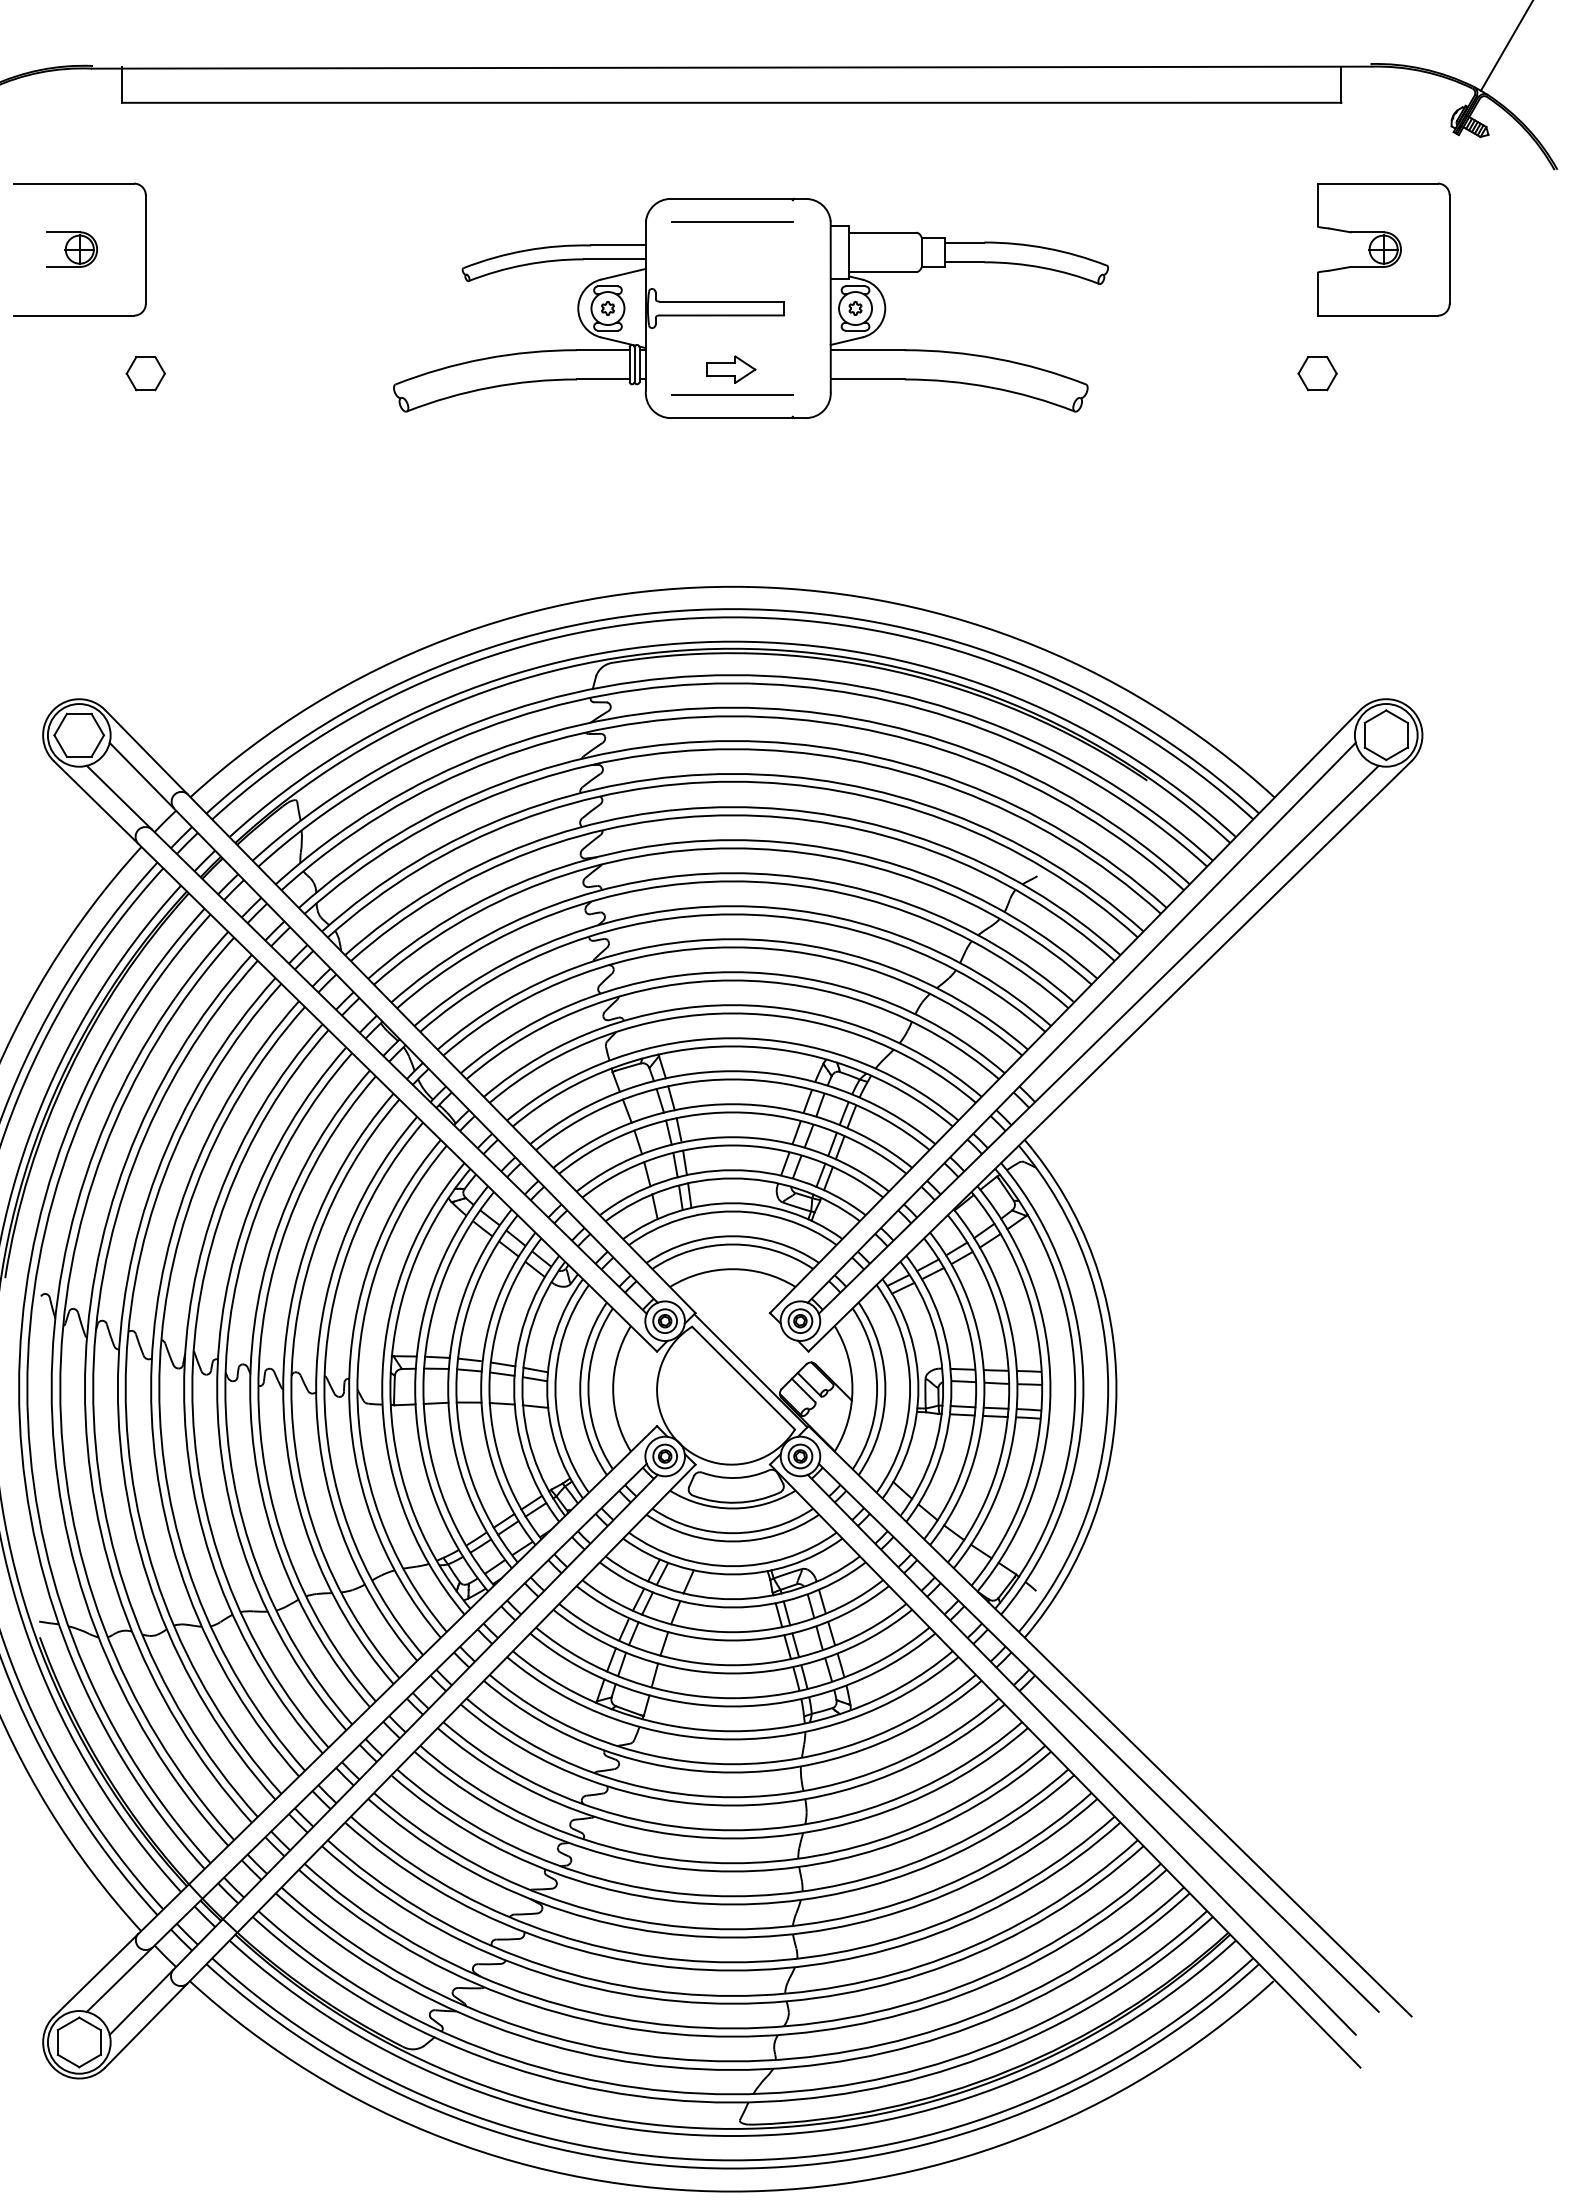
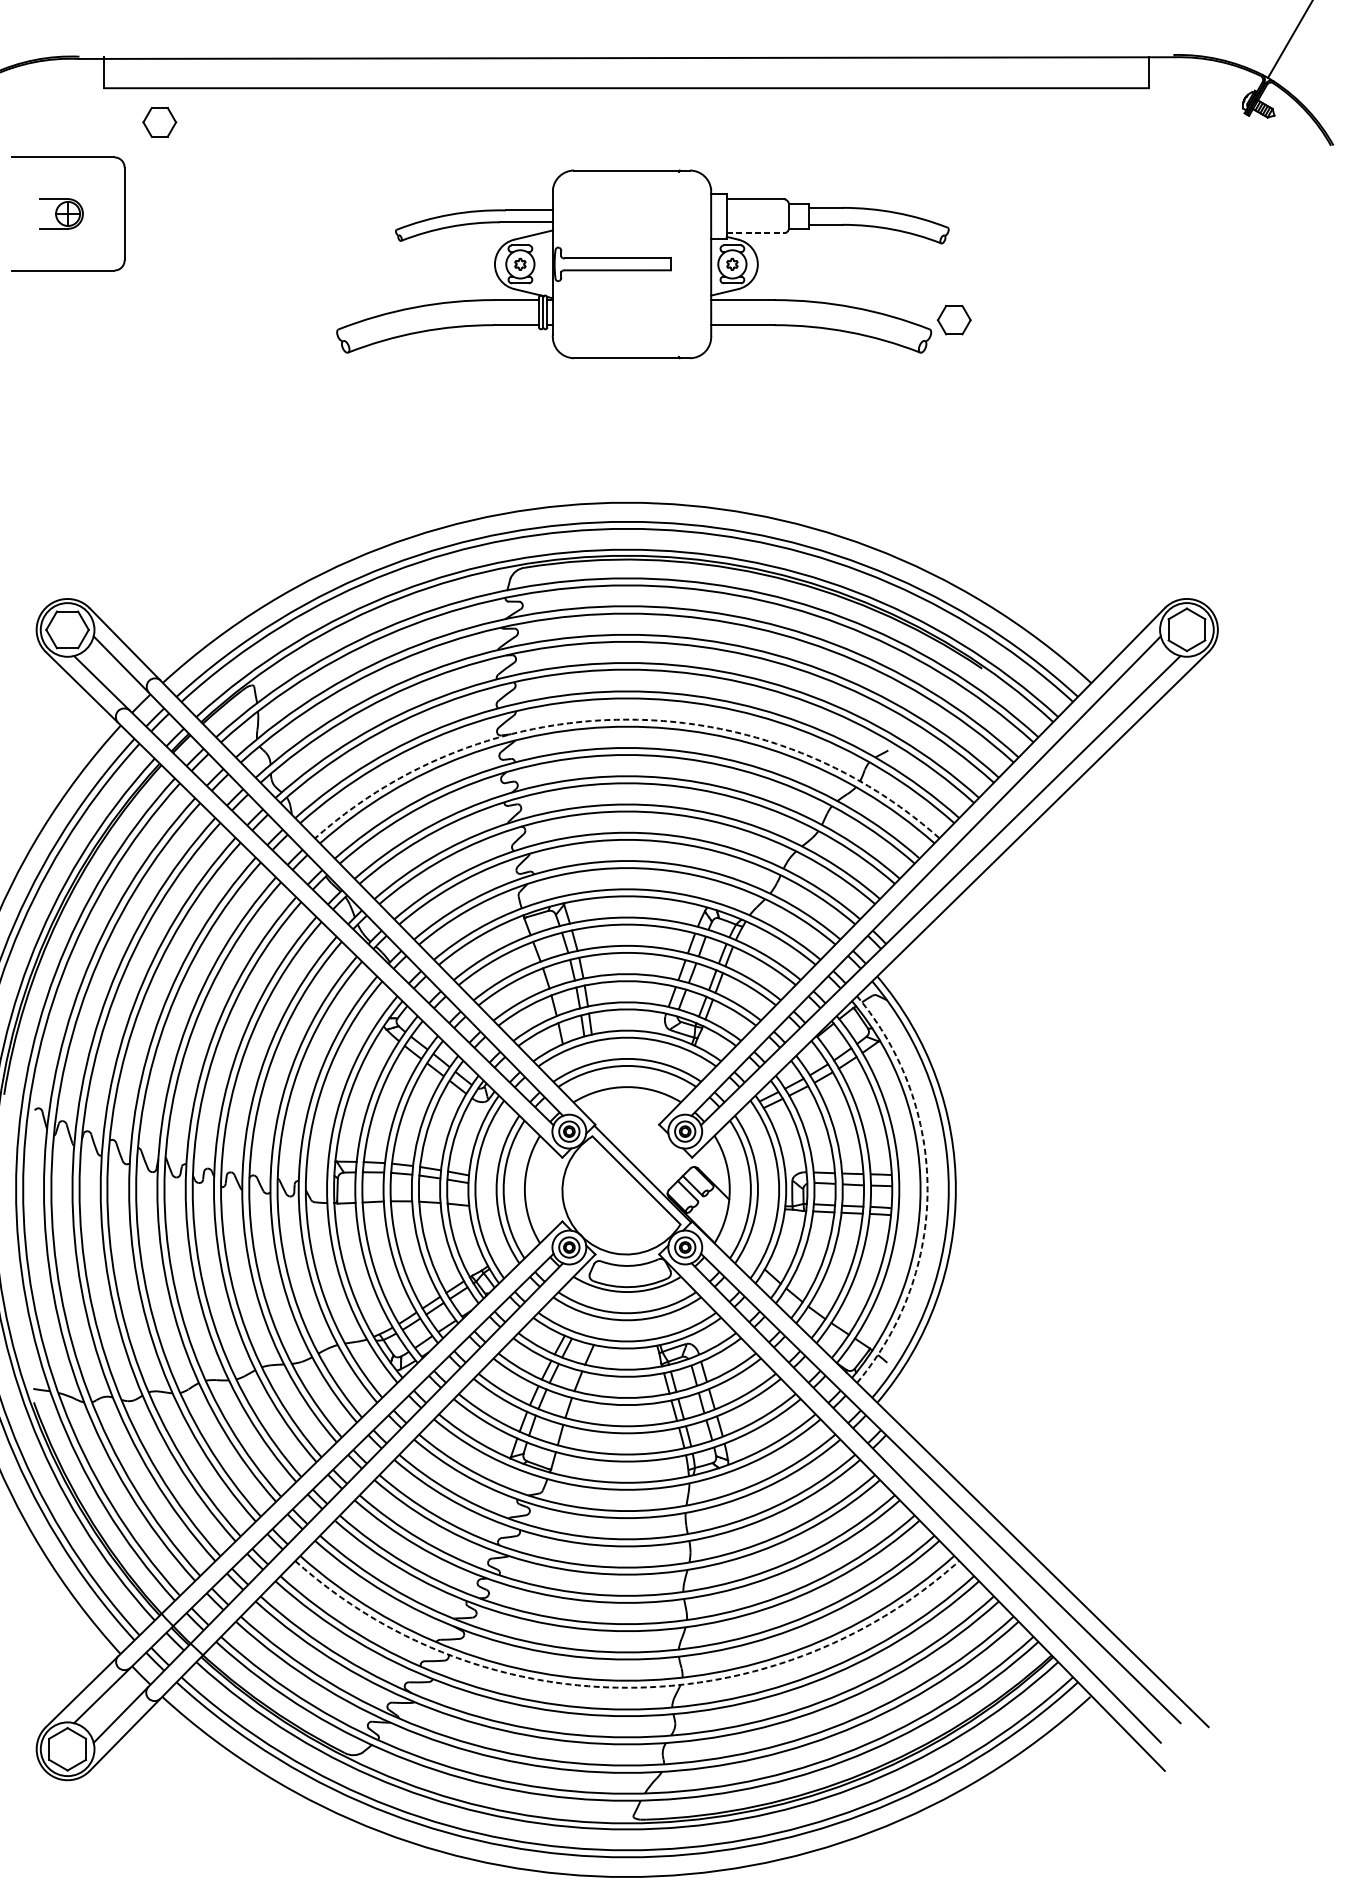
line: (732, 221) -> (627, 189), removed
part: (1383, 249) -> (1184, 213), removed
line: (882, 272) -> (755, 233), solid -> dashed
part: (731, 369) -> (626, 316), removed
part: (145, 373) -> (159, 122), moved
part: (1317, 373) -> (954, 320), moved
line: (732, 394) -> (627, 338), removed
arc: (732, 840) -> (627, 719), solid -> dashed
arc: (1083, 1388) -> (927, 1189), solid -> dashed
arc: (732, 1970) -> (627, 1687), solid -> dashed

